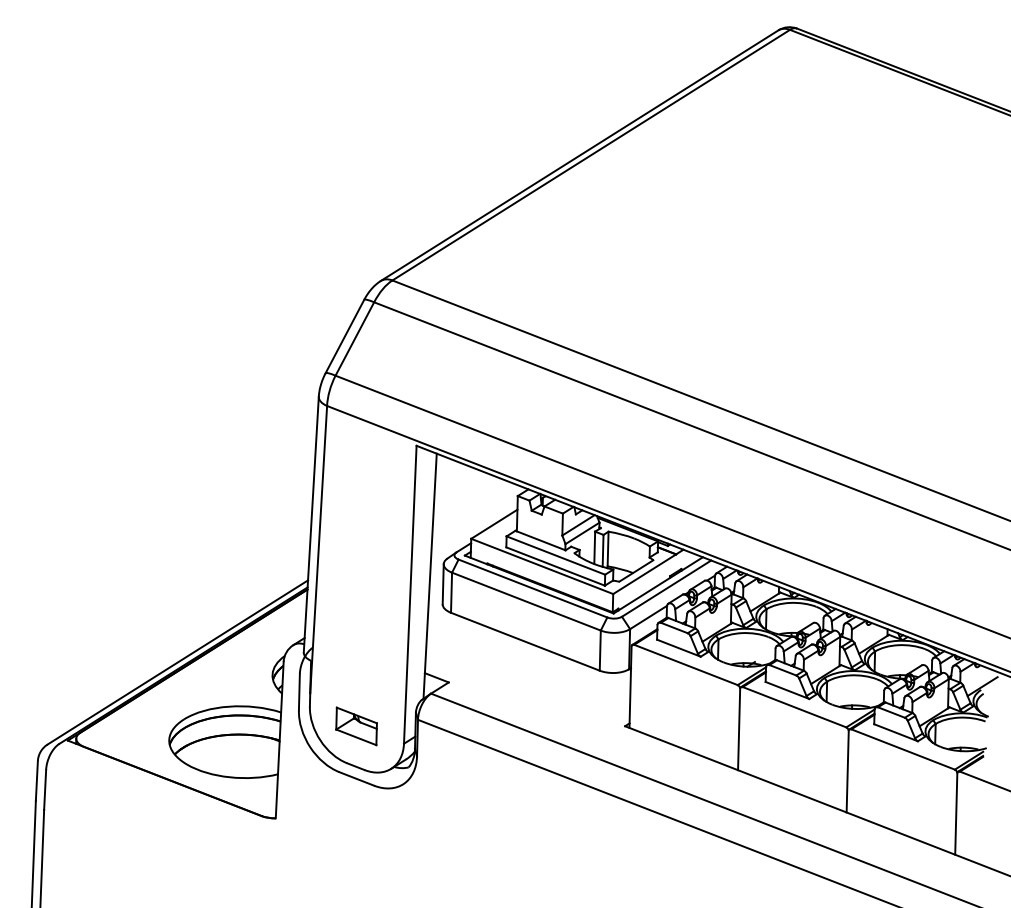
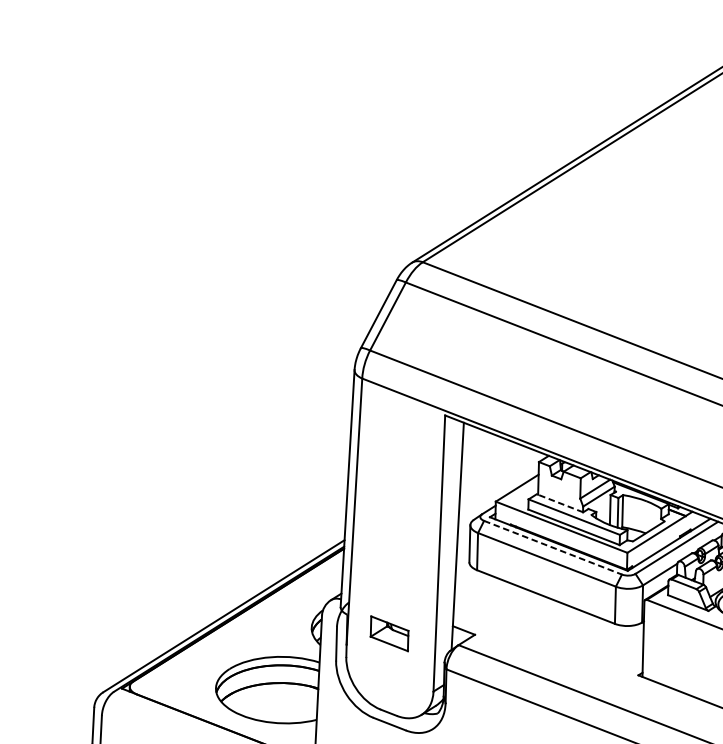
line: (540, 540) -> (560, 503), solid -> dashed
line: (532, 588) -> (552, 547), solid -> dashed
part: (356, 726) -> (389, 633), moved

